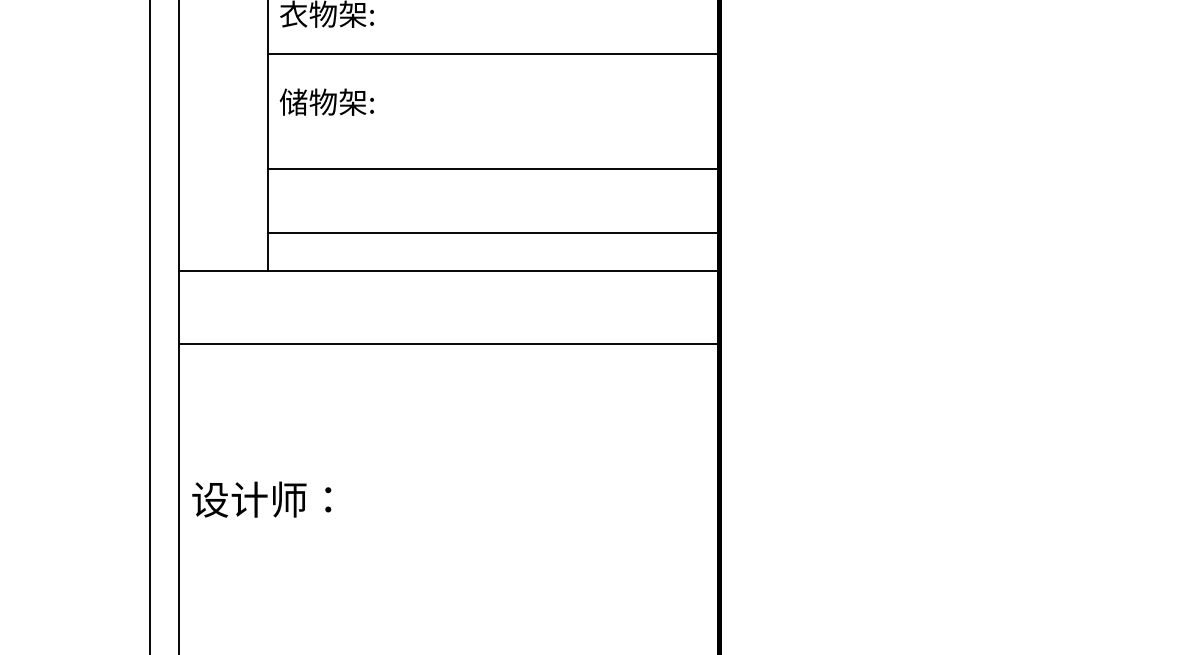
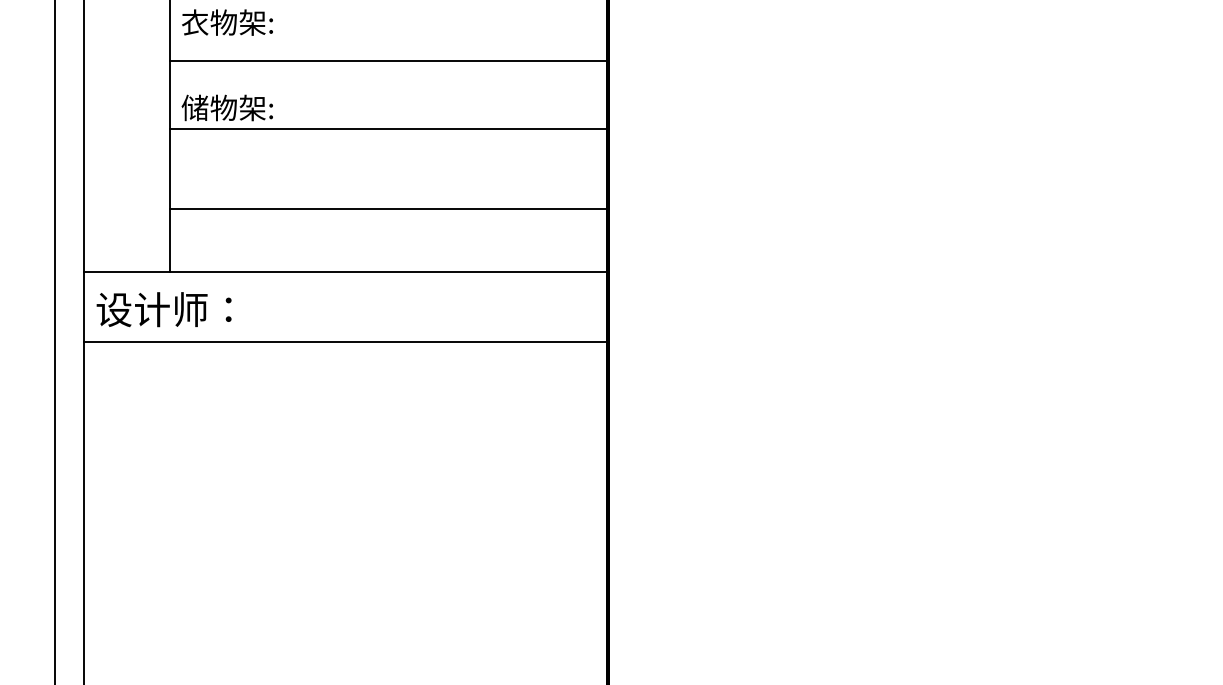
line: (492, 168) -> (388, 128), moved
line: (492, 233) -> (388, 209), moved
text: (261, 499) -> (163, 309), moved

